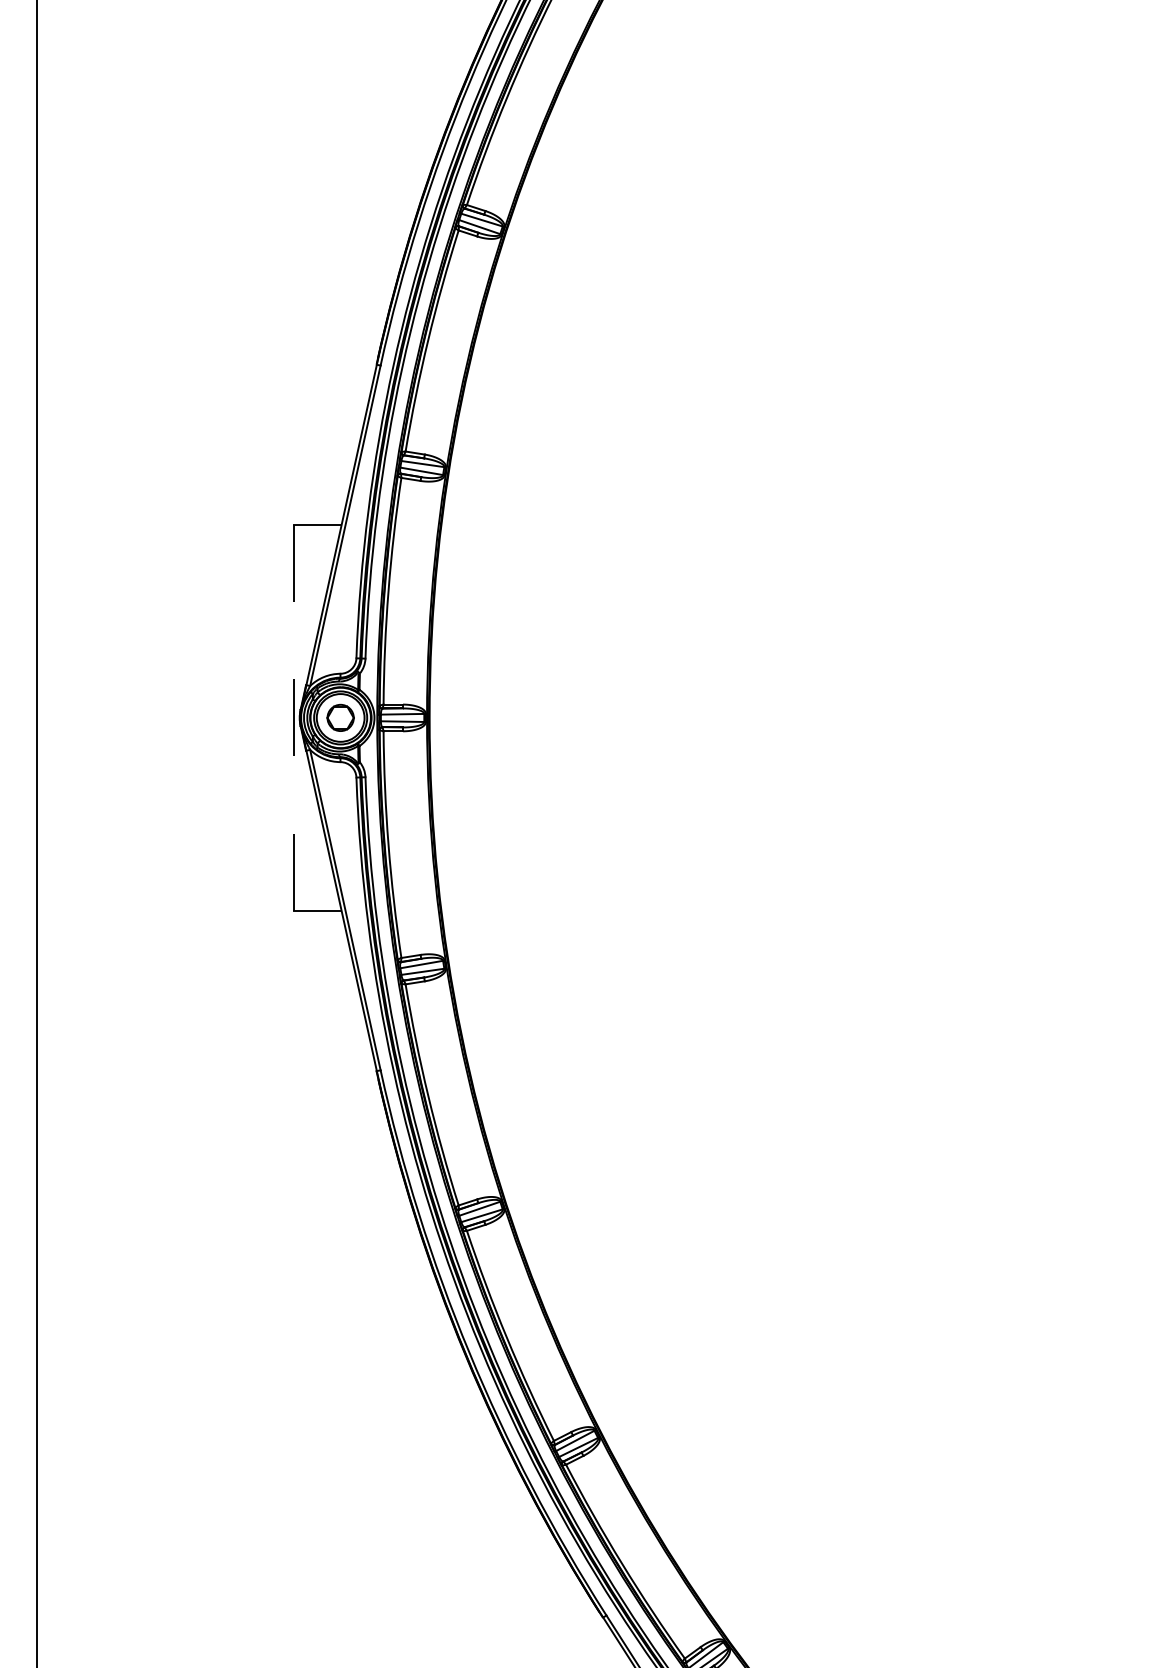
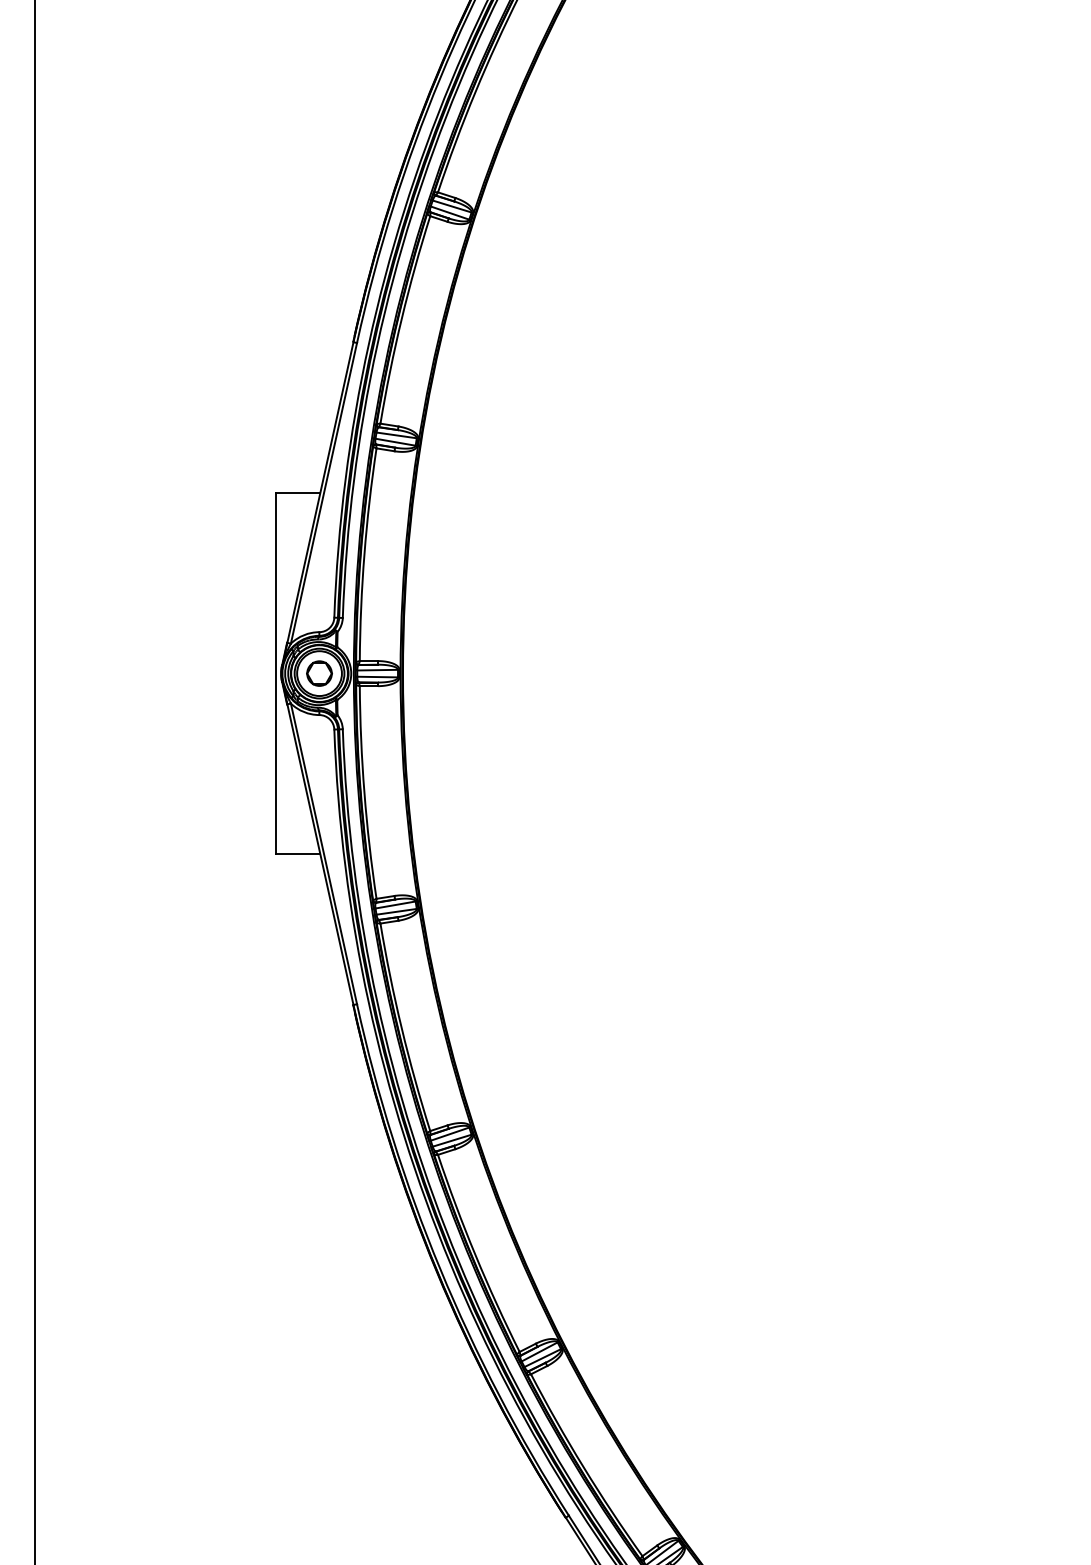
line: (293, 717) -> (275, 673), dashed -> solid

